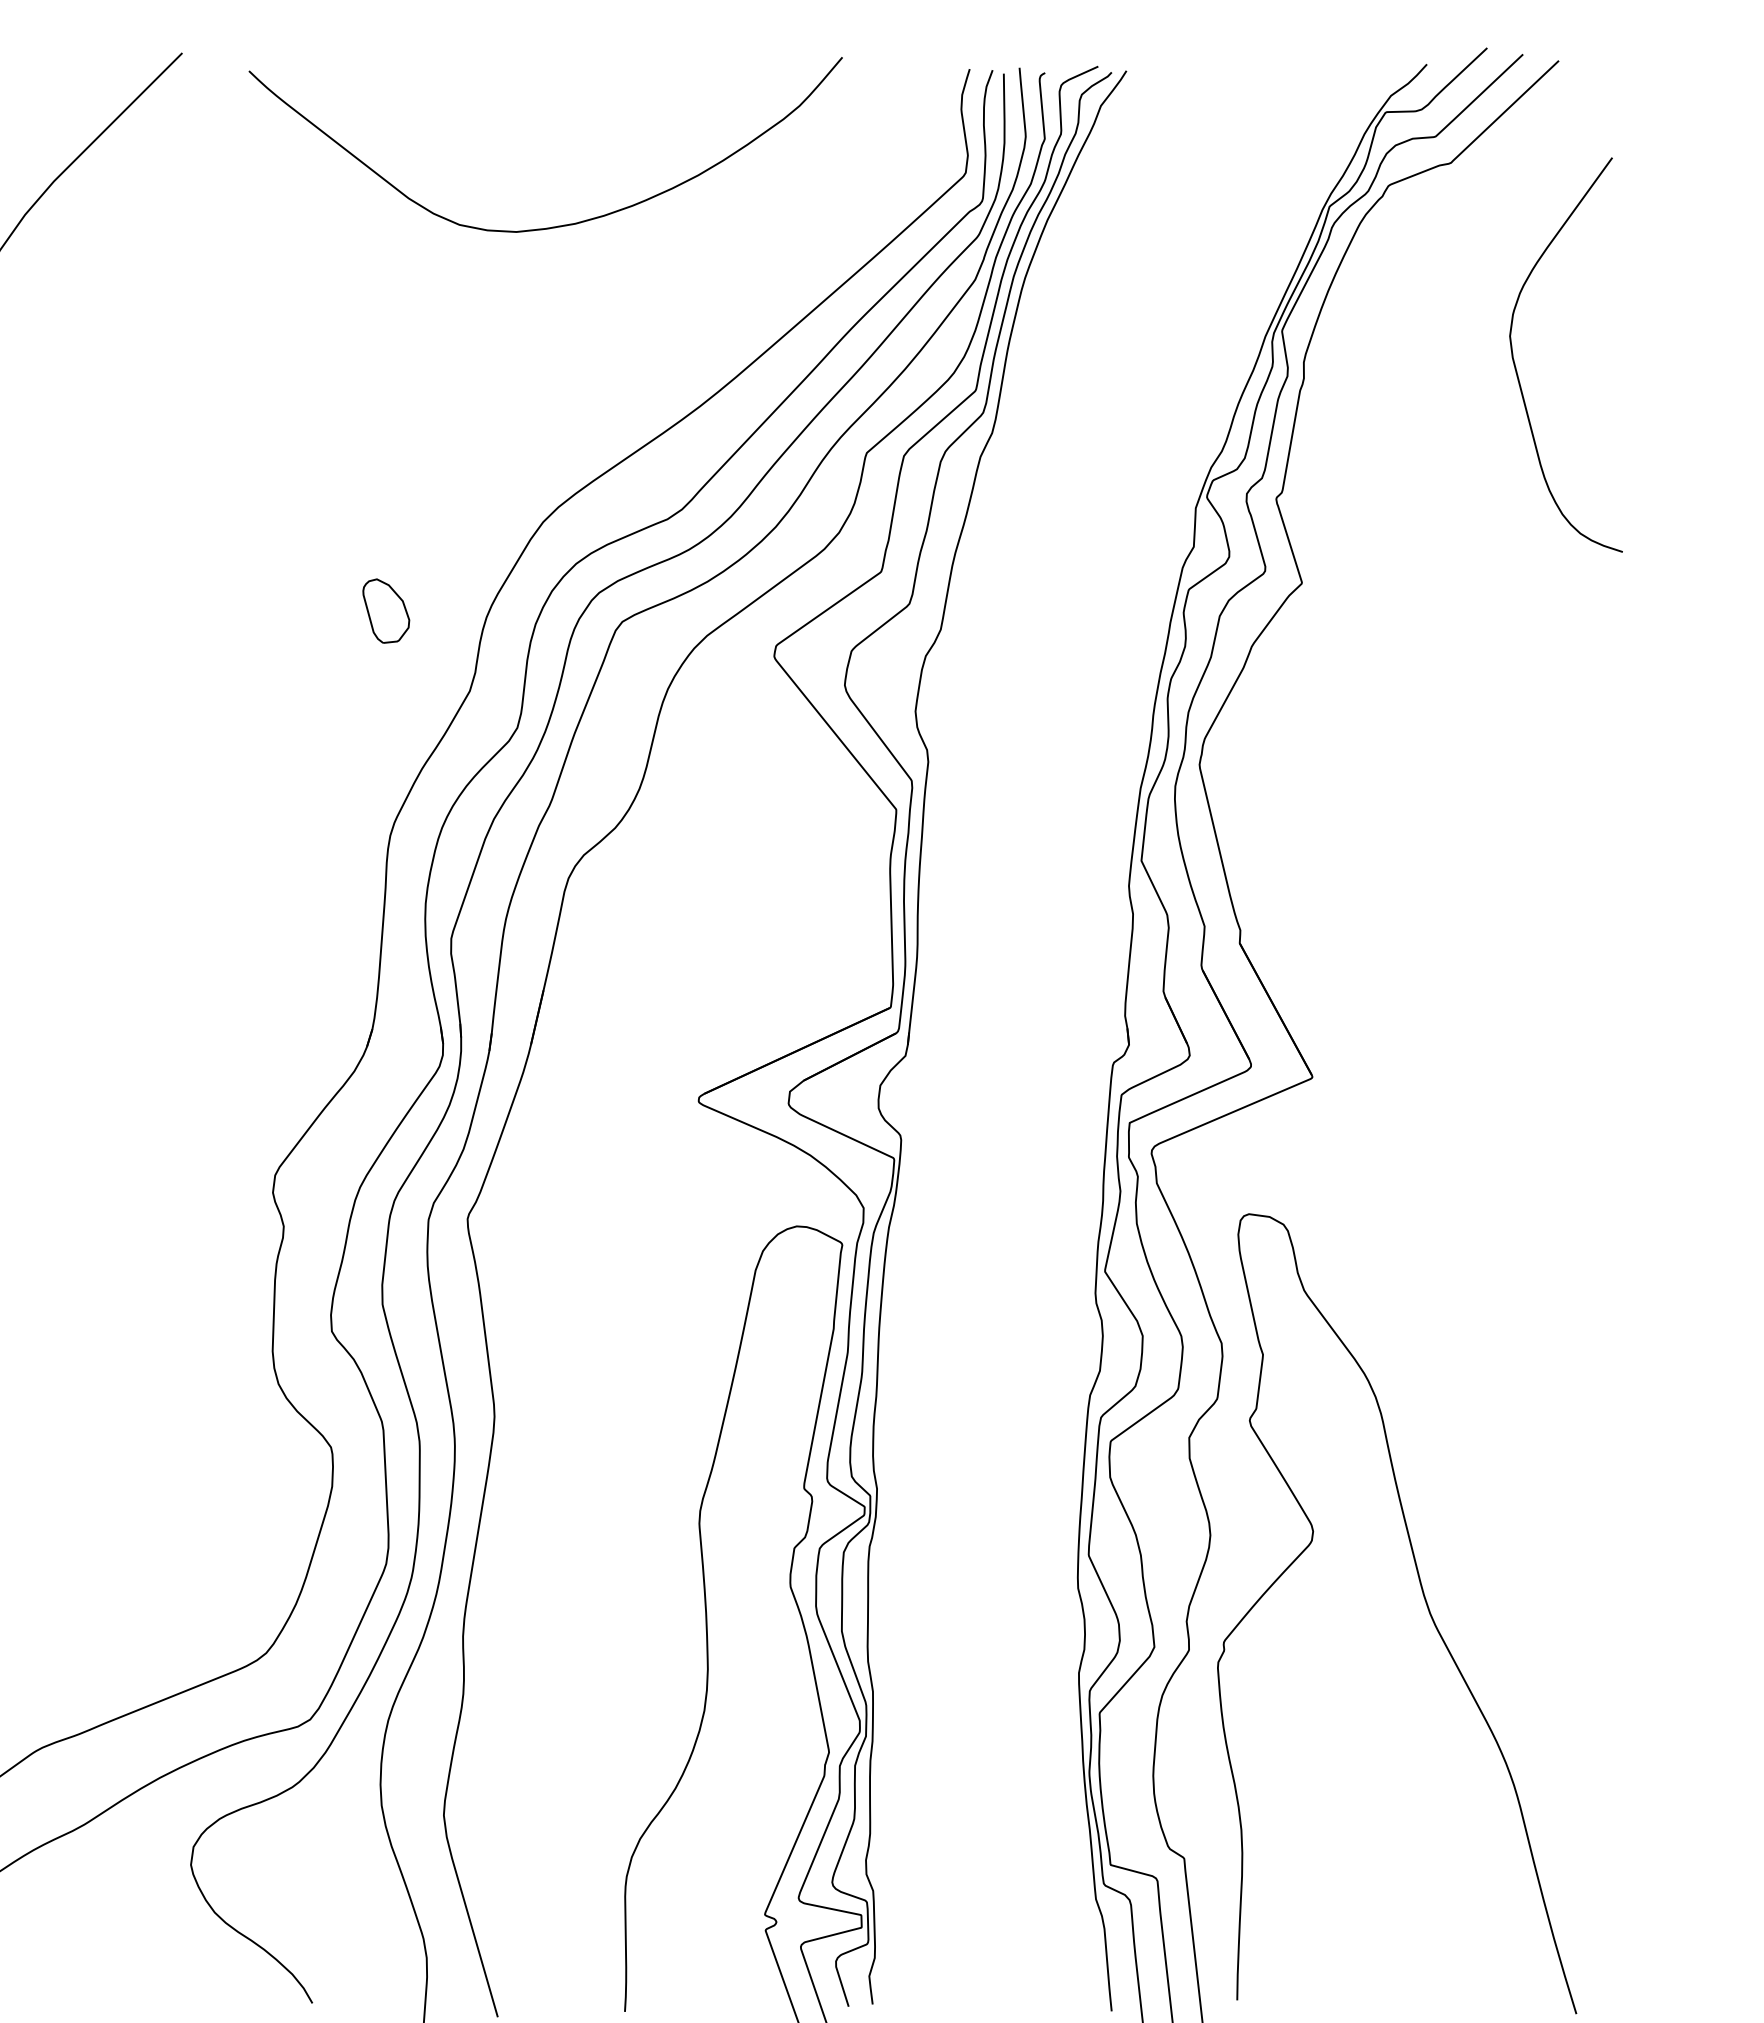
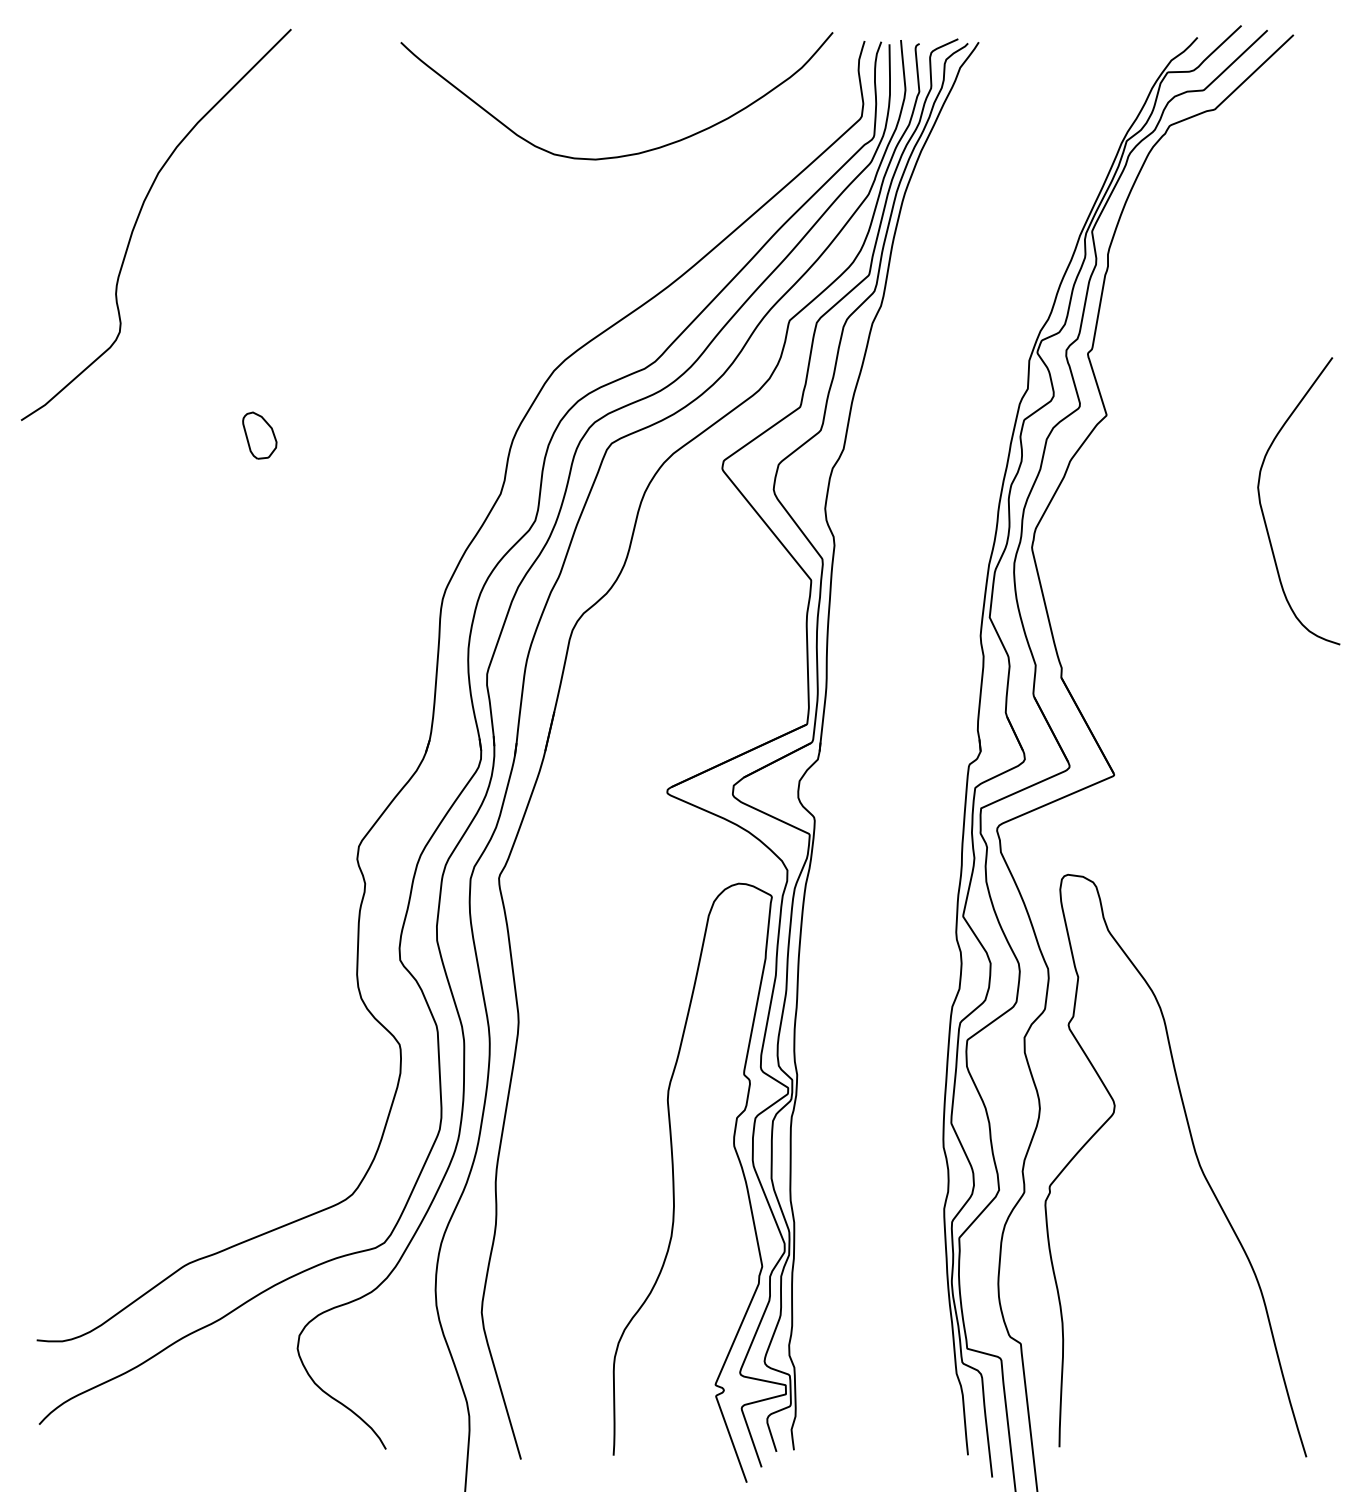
curve: (558, 224) -> (626, 154), moved
curve: (1517, 369) -> (1263, 511), moved
part: (385, 610) -> (259, 435), moved

